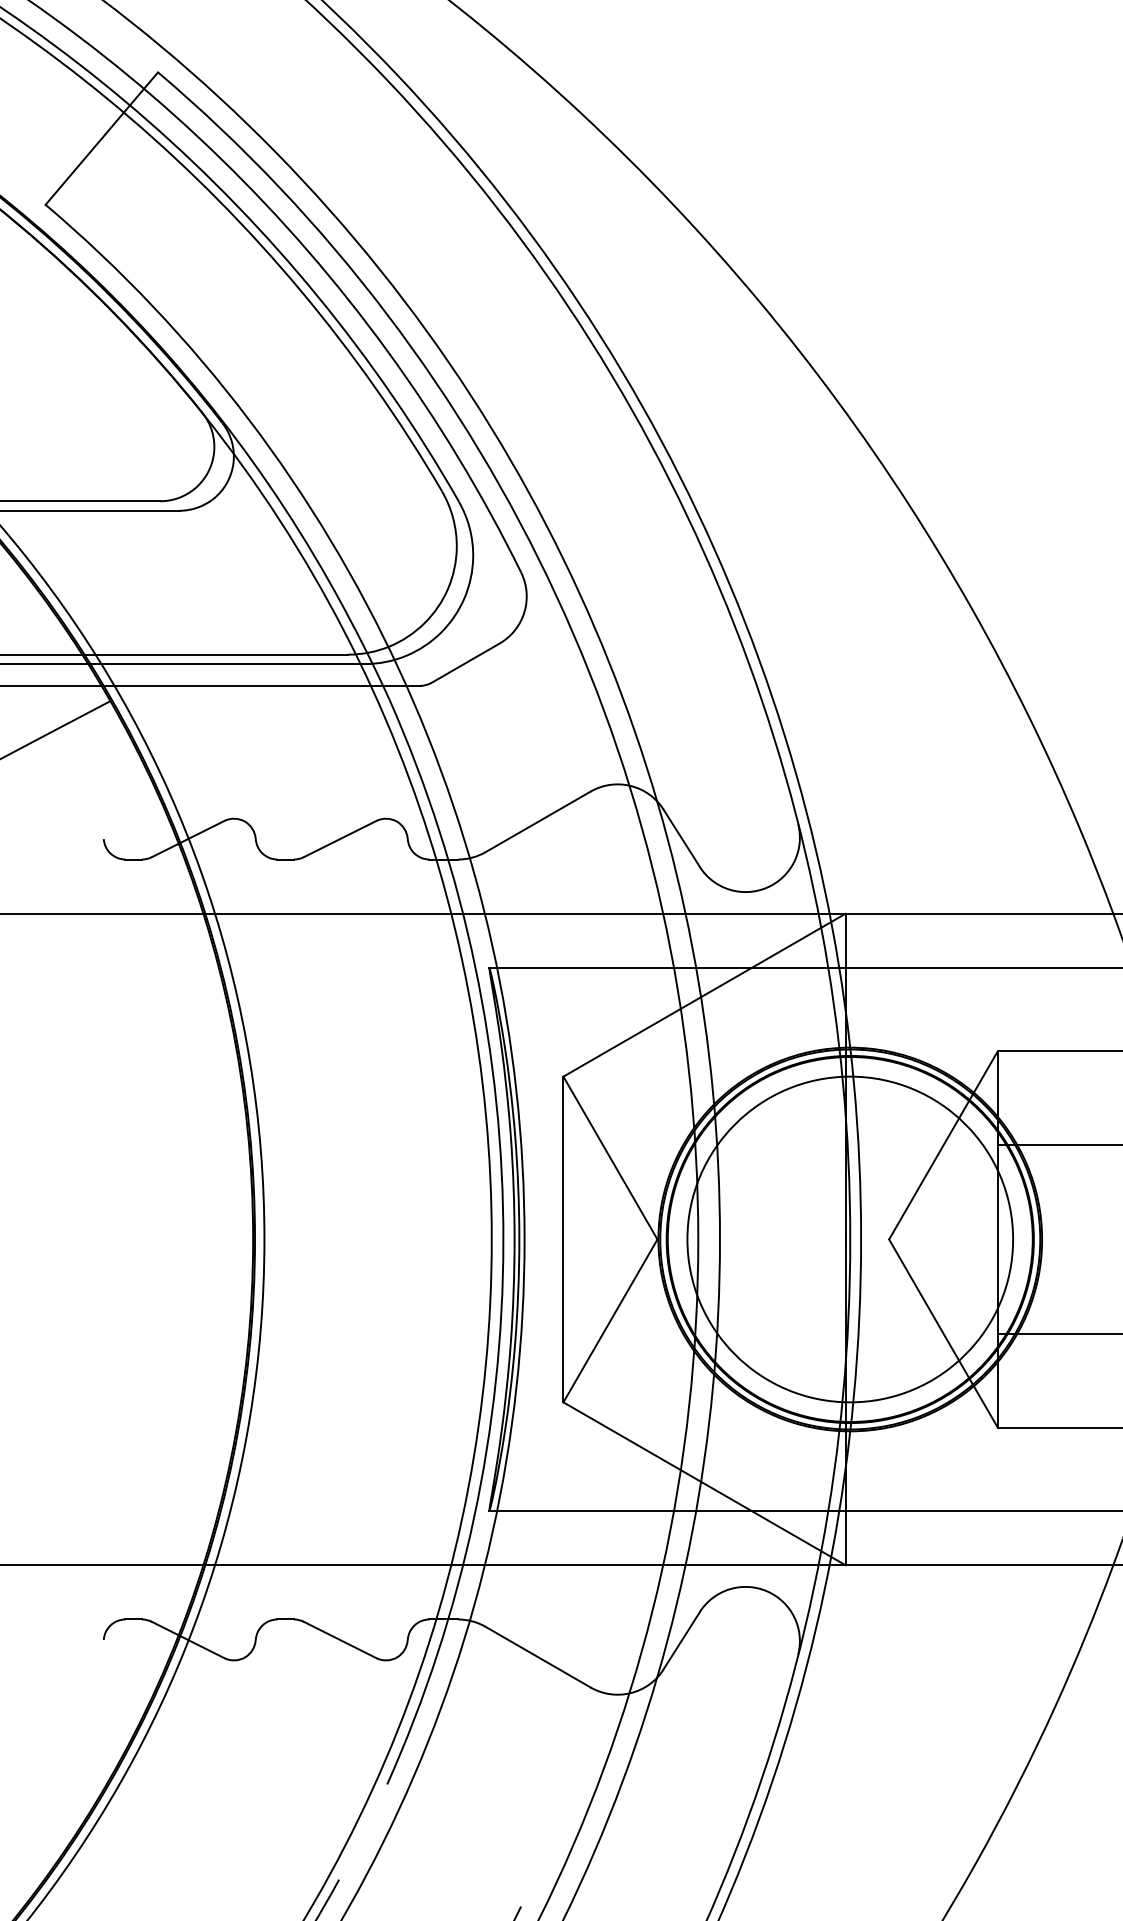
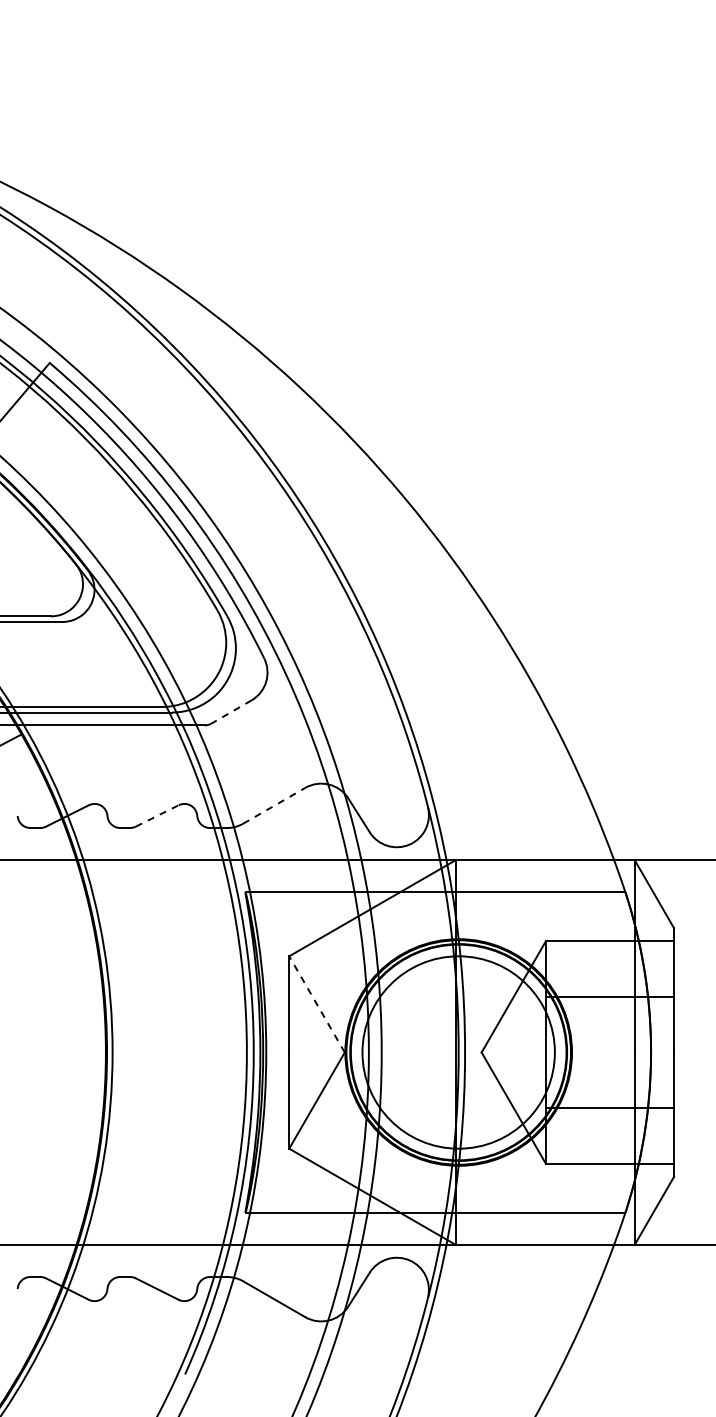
line: (464, 663) -> (230, 712), solid -> dashed
line: (538, 821) -> (274, 805), solid -> dashed
line: (340, 838) -> (157, 815), solid -> dashed
line: (611, 1158) -> (317, 1004), solid -> dashed

